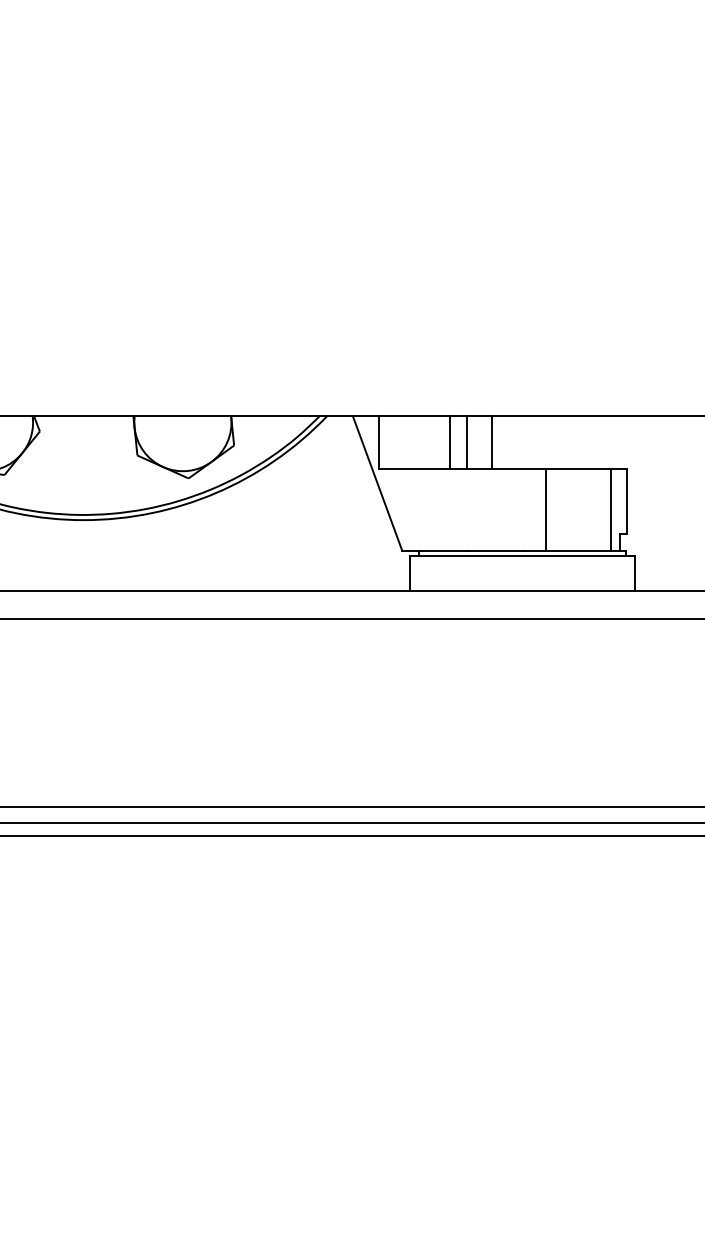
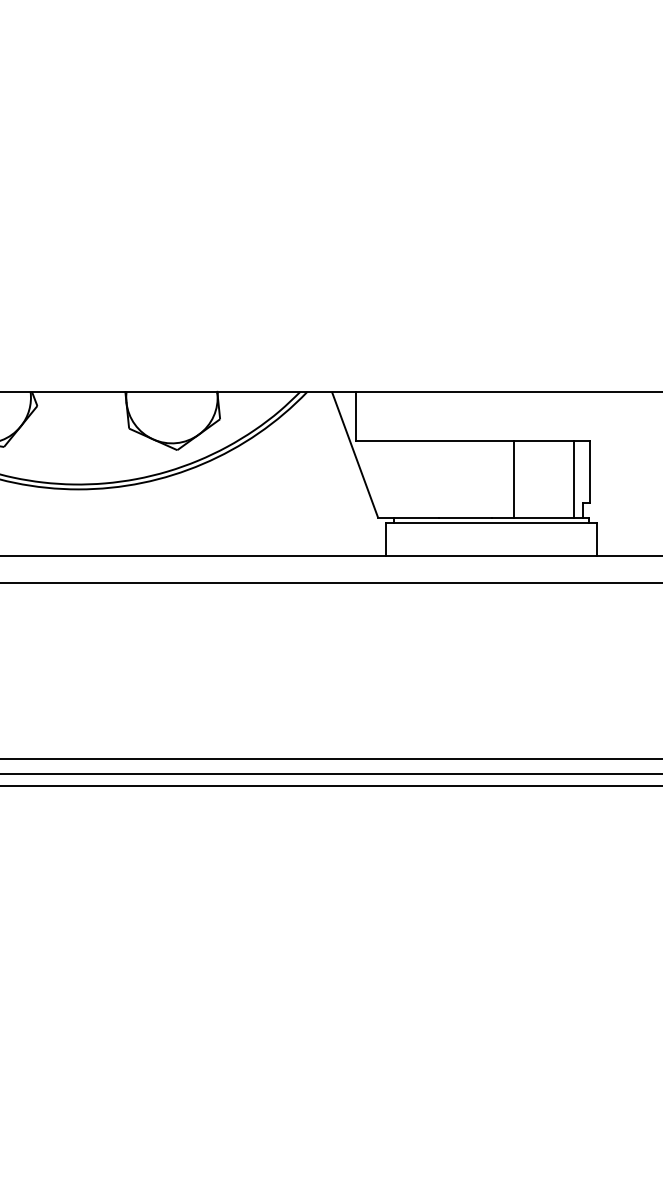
line: (449, 442) -> (422, 416), removed
line: (467, 442) -> (439, 416), removed
line: (491, 442) -> (462, 416), removed

